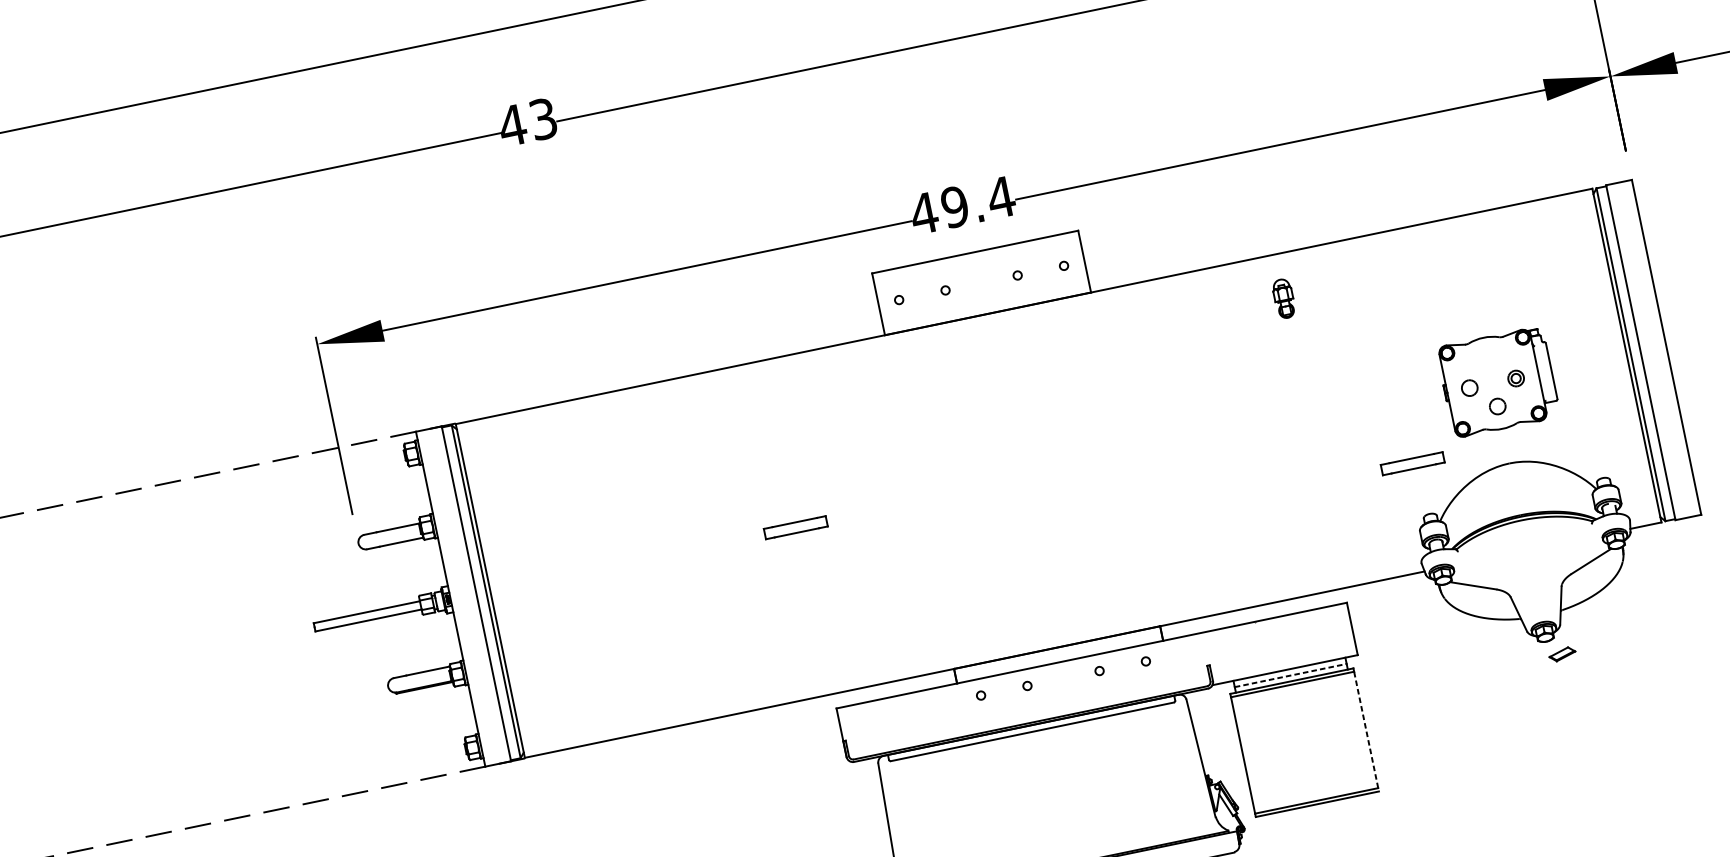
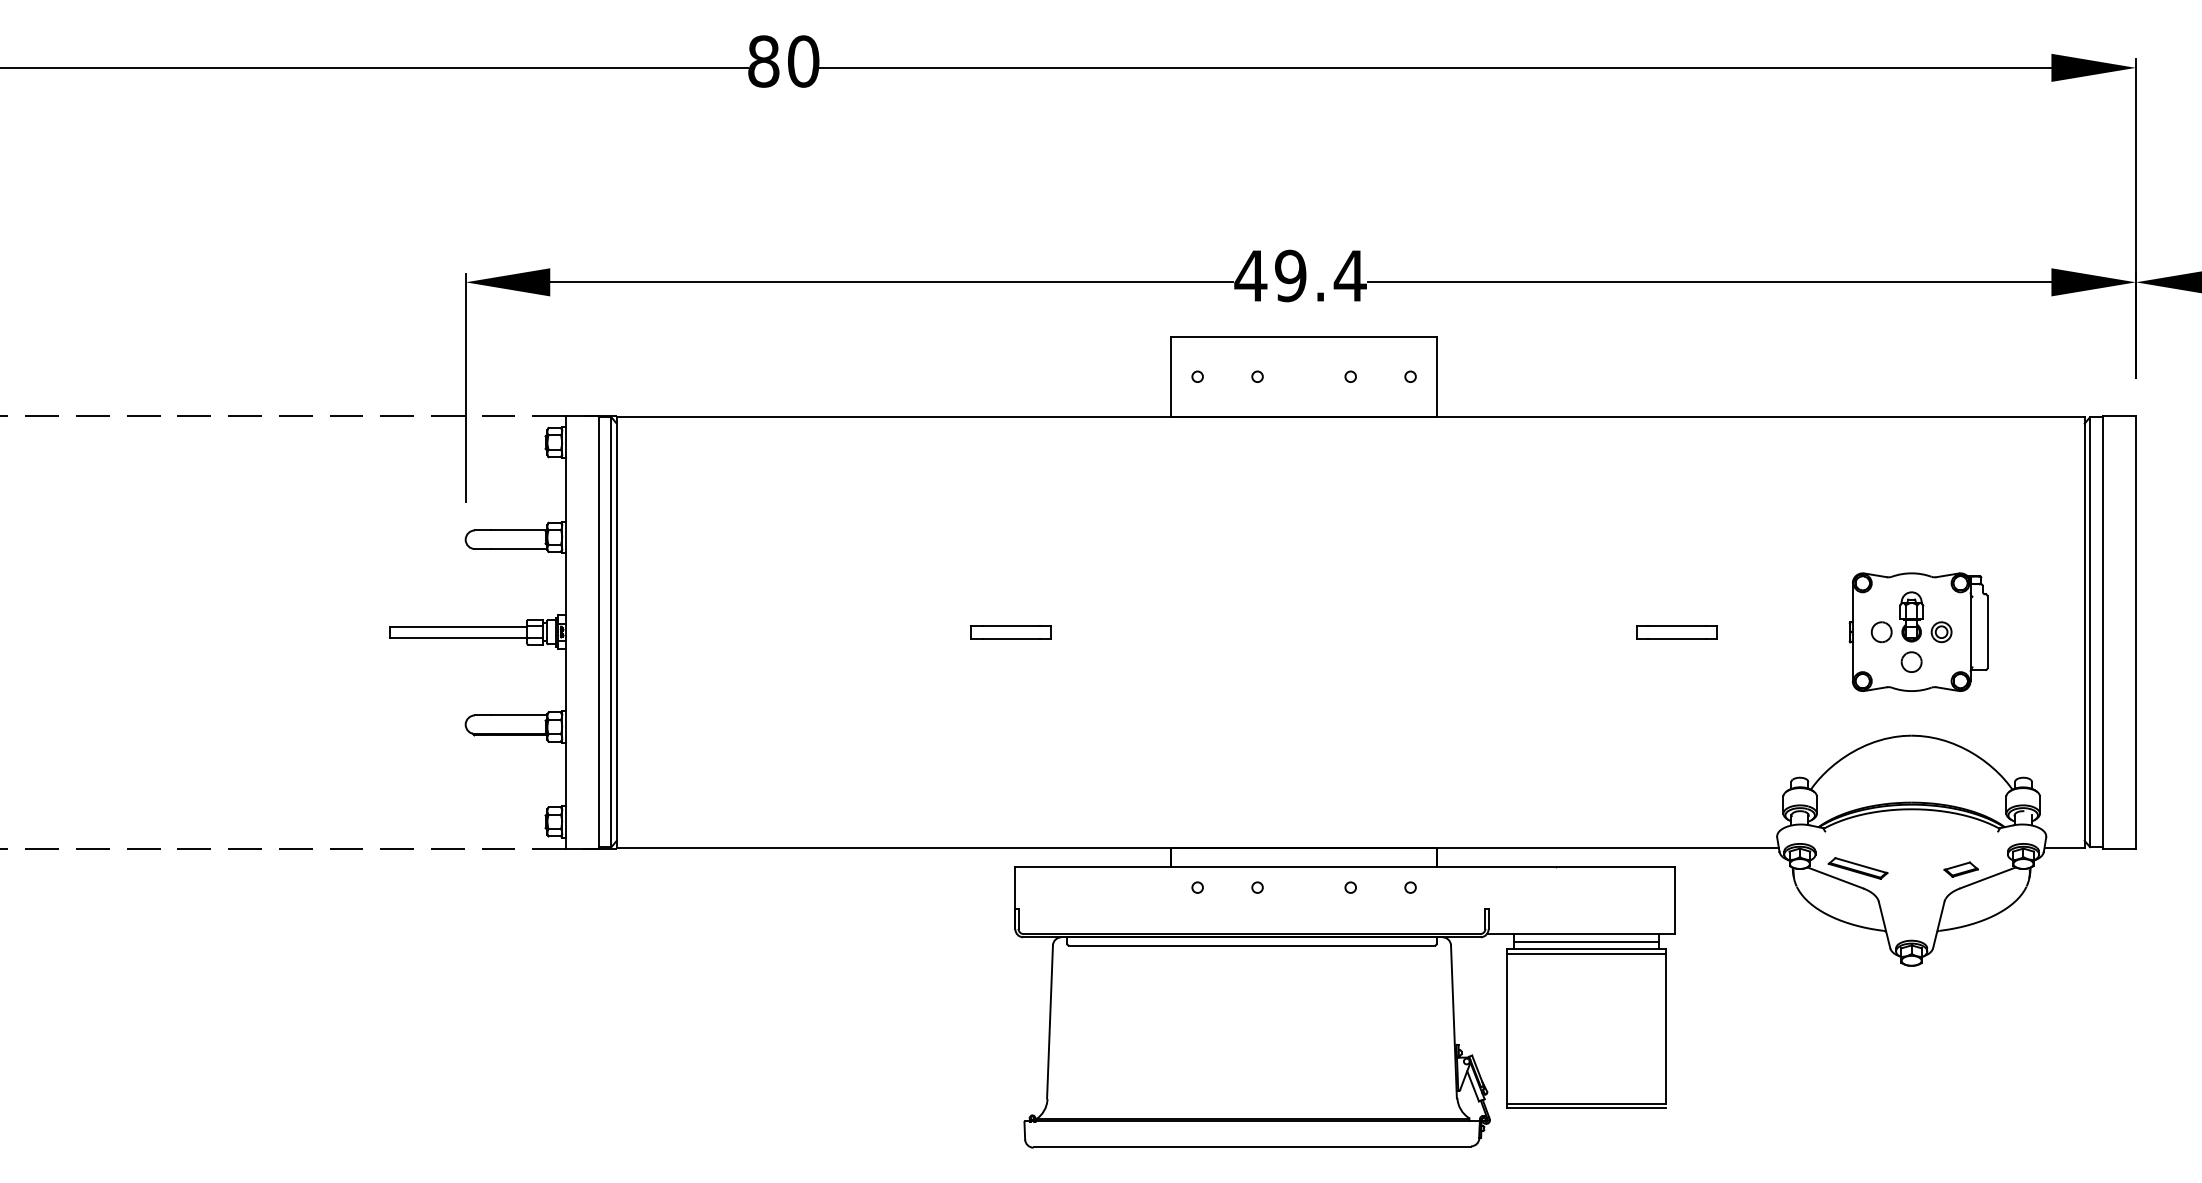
text: (527, 122) -> (783, 61), 43 -> 80
part: (1283, 298) -> (1911, 616), moved
part: (1412, 463) -> (1676, 632), moved
part: (1488, 574) -> (1857, 868), added
part: (1561, 654) -> (1960, 869), moved
line: (1290, 675) -> (1586, 942), dashed -> solid
line: (1365, 729) -> (1665, 1028), dashed -> solid

